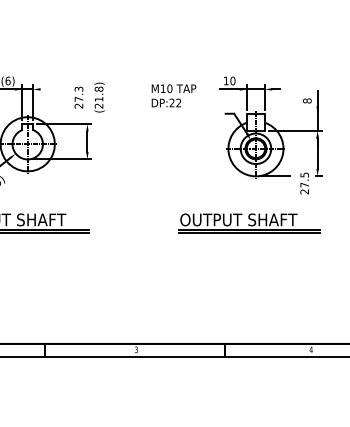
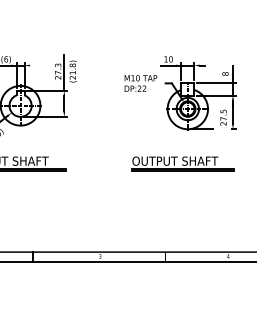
text: (173, 95) -> (140, 83), moved
line: (87, 99) -> (64, 72), added
line: (294, 113) -> (216, 83), added
text: (304, 183) -> (223, 117), moved

